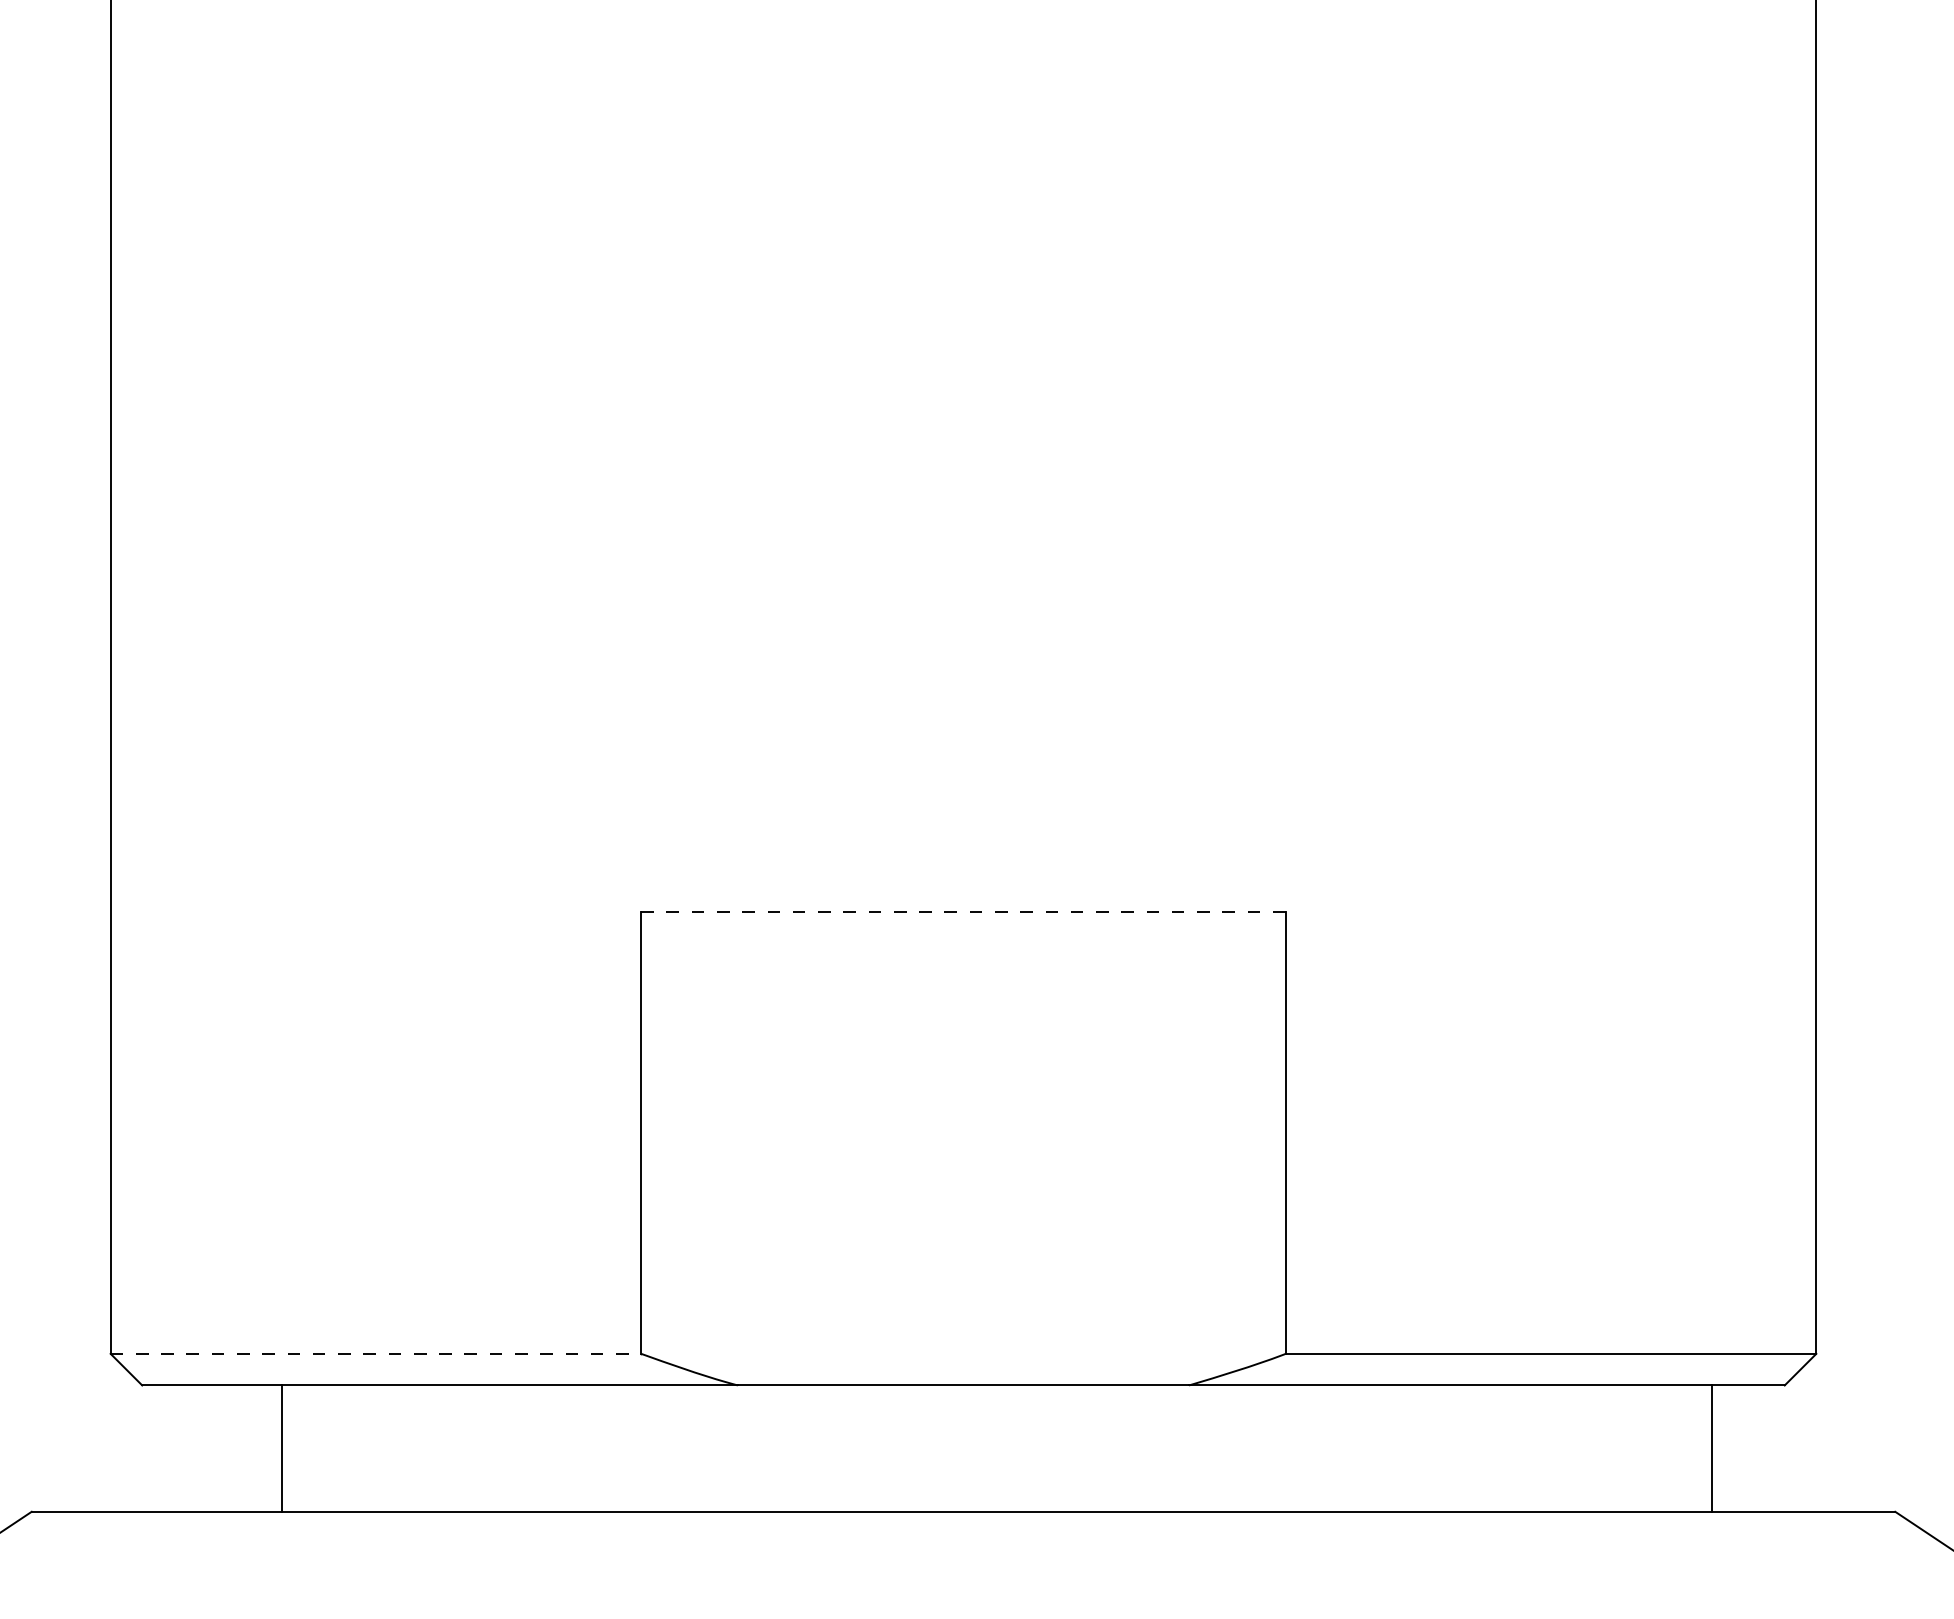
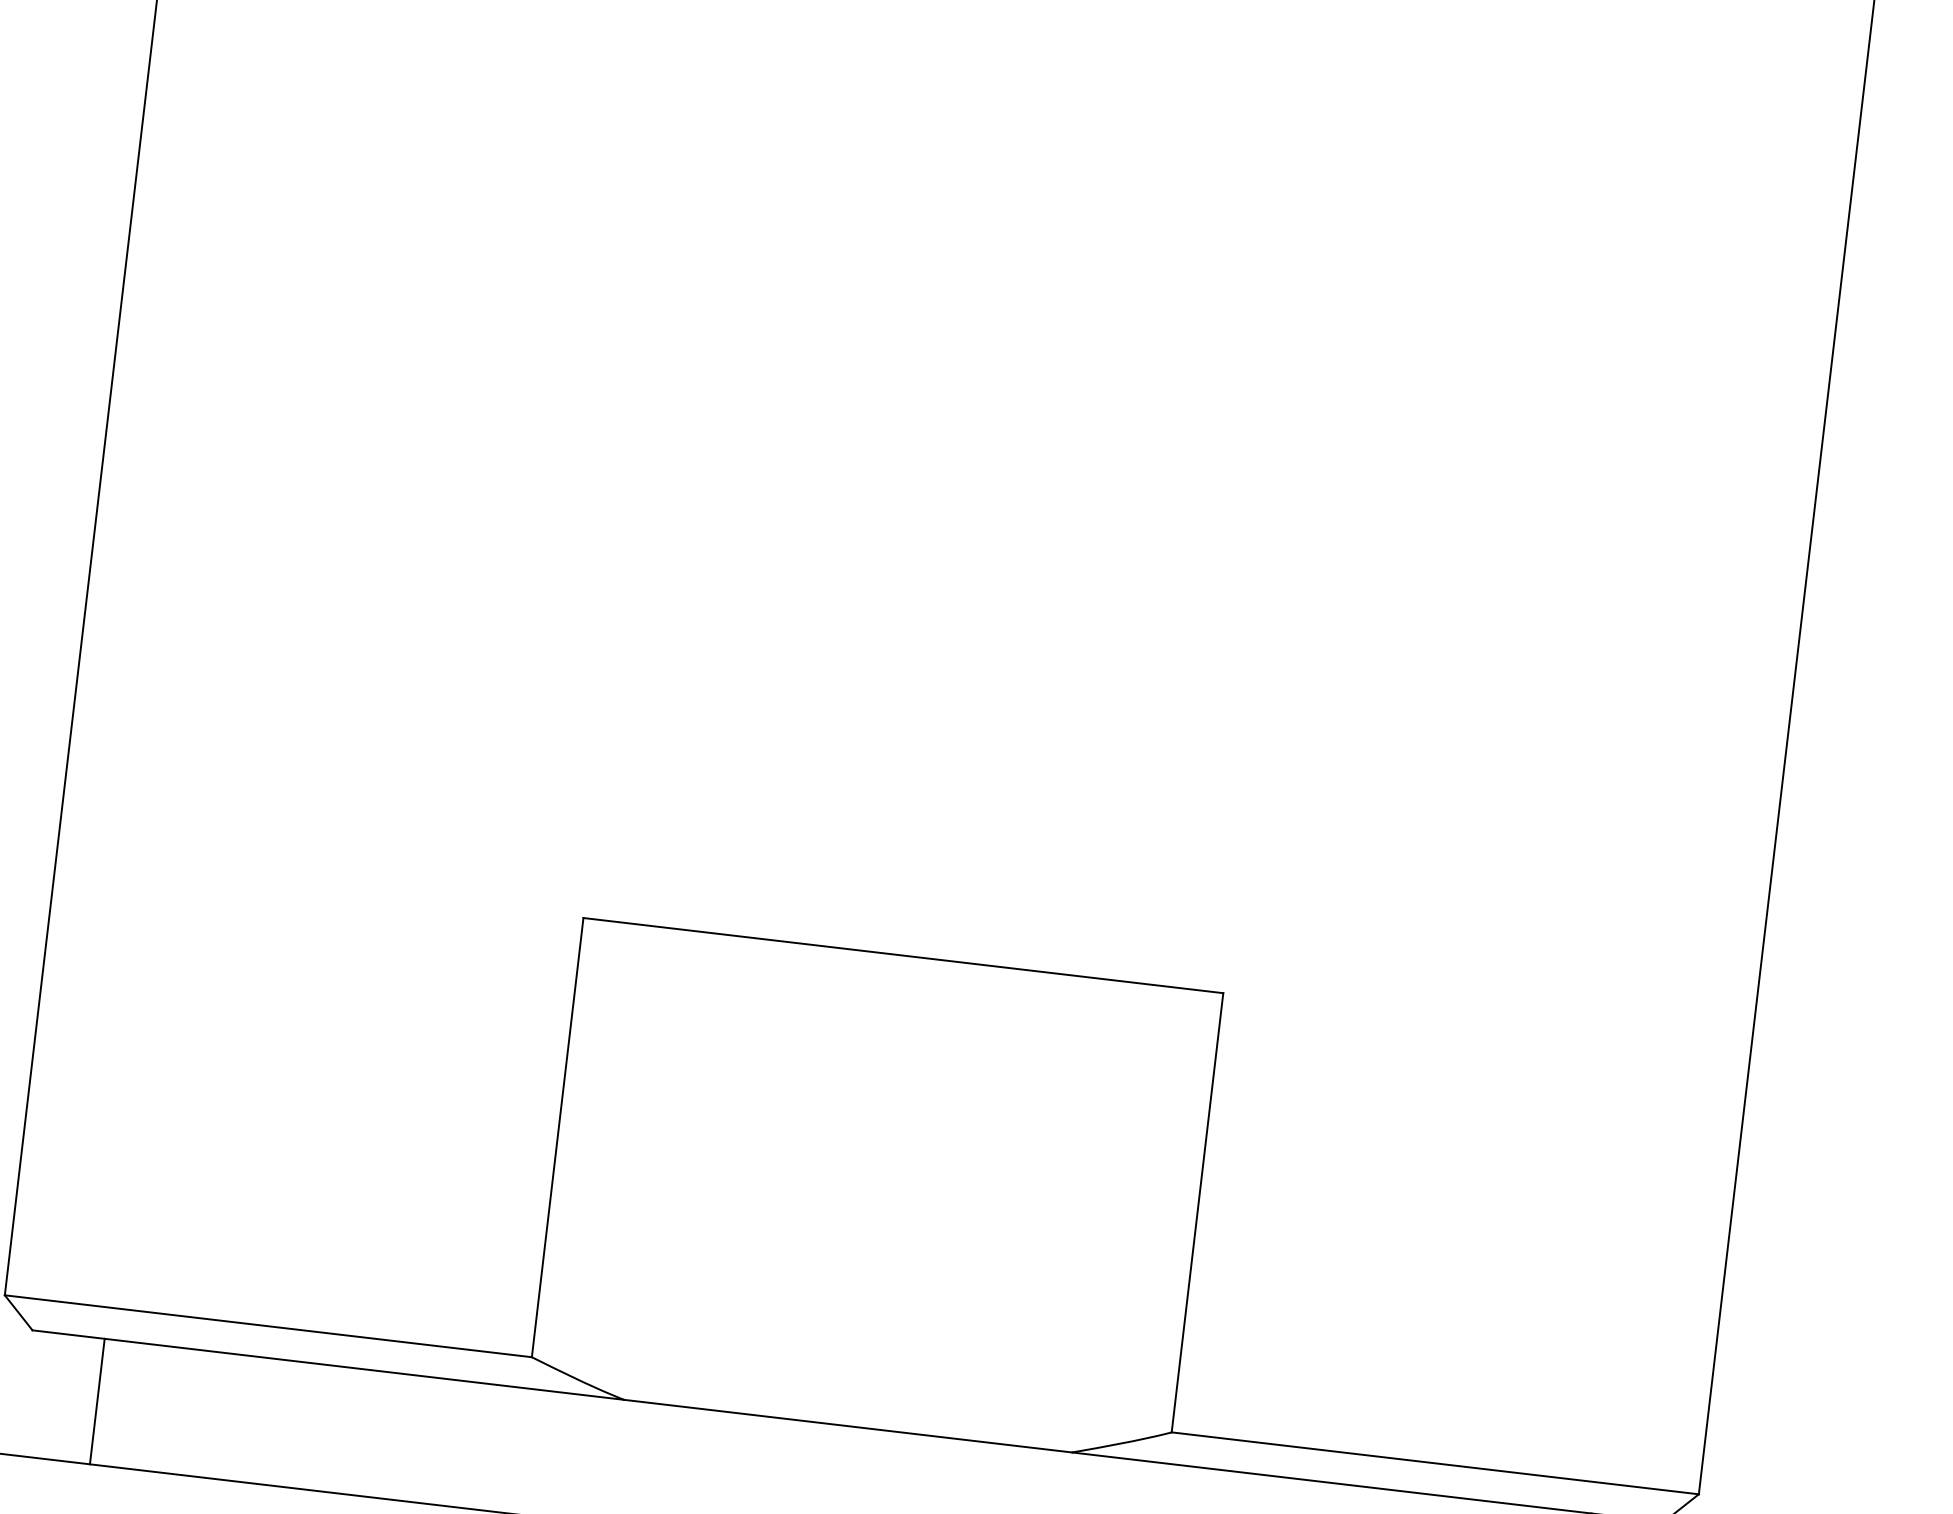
line: (962, 911) -> (902, 955), dashed -> solid
line: (376, 1353) -> (268, 1325), dashed -> solid
line: (281, 1448) -> (96, 1401), moved

